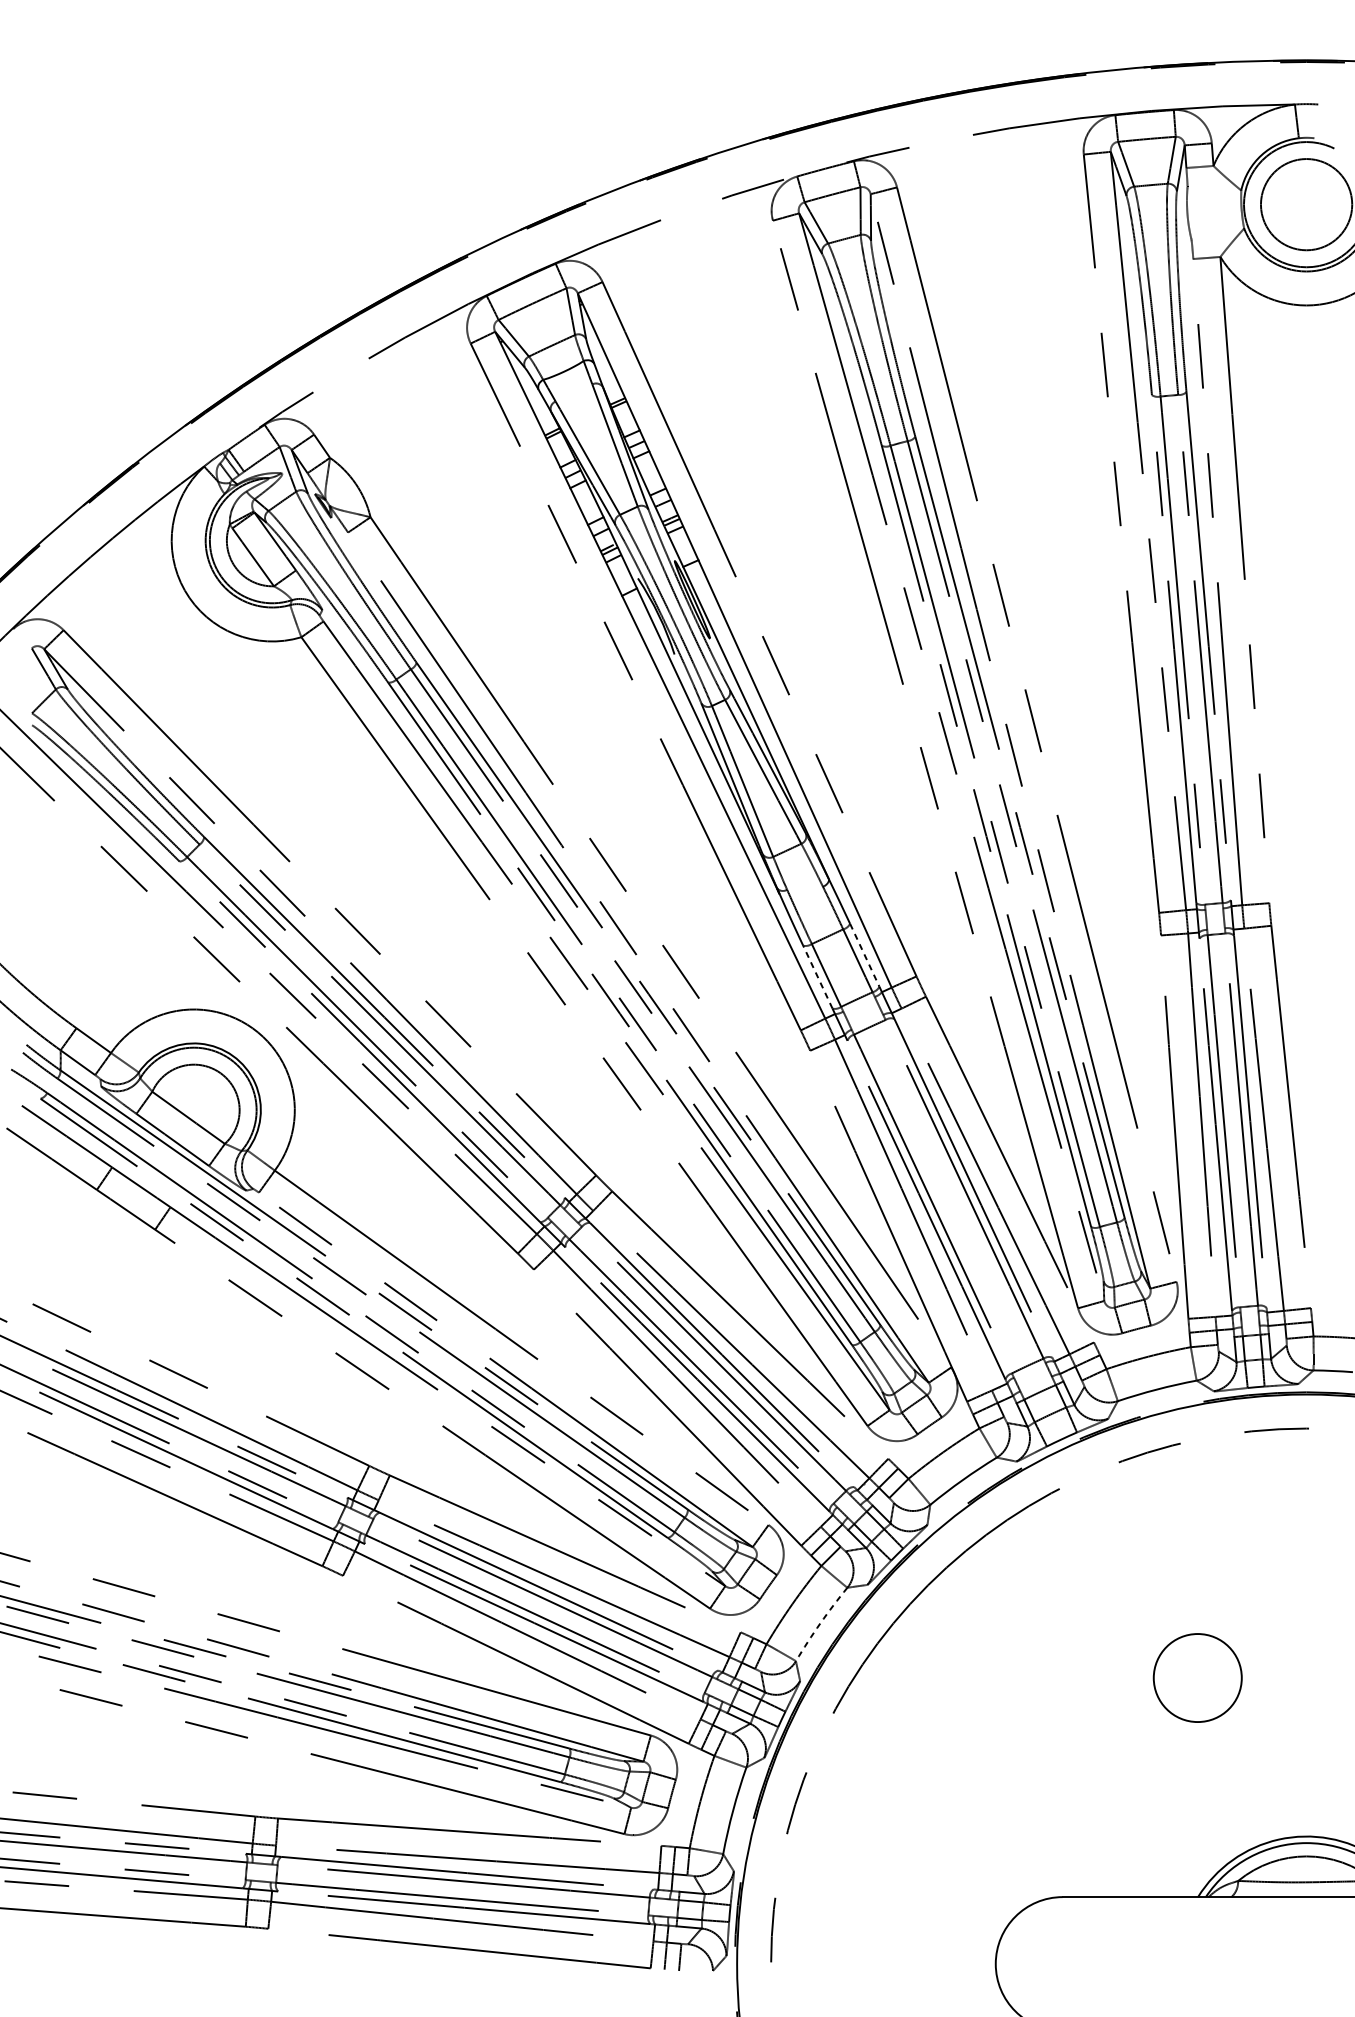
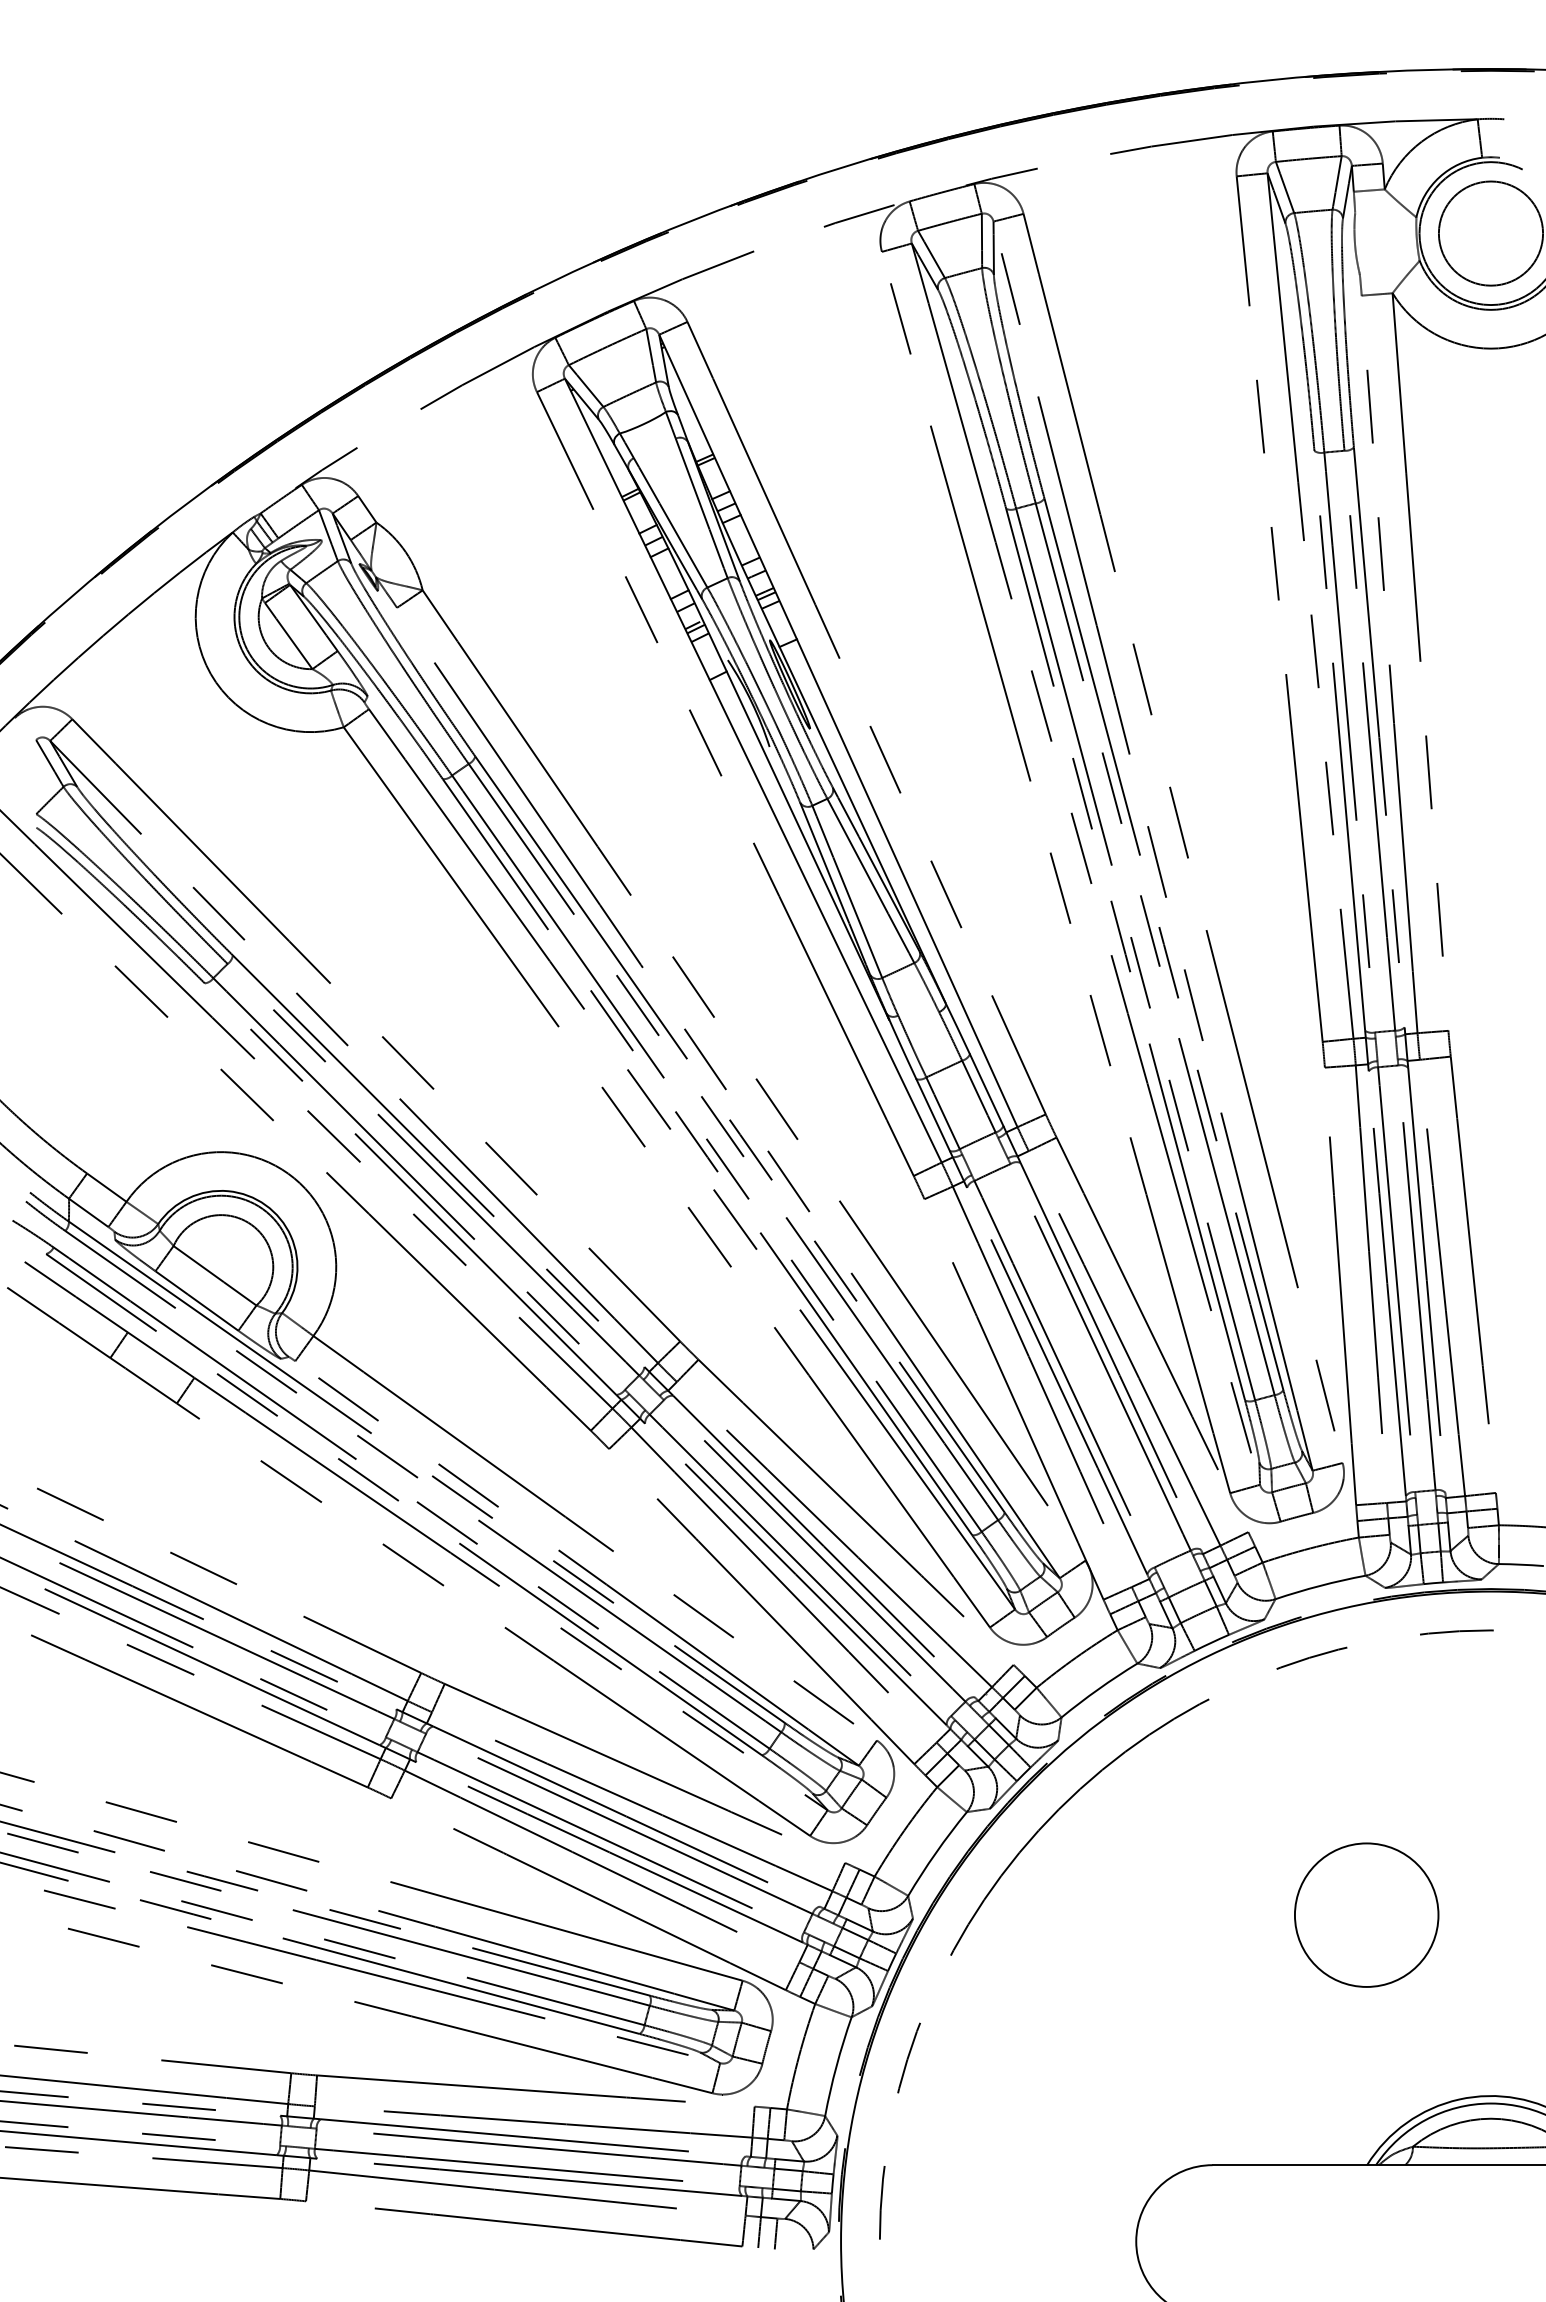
line: (864, 955) -> (986, 1090), dashed -> solid
line: (818, 977) -> (933, 1115), dashed -> solid
arc: (819, 1623) -> (935, 1852), dashed -> solid
circle: (1197, 1677) -> (1366, 1914), size x1.43

